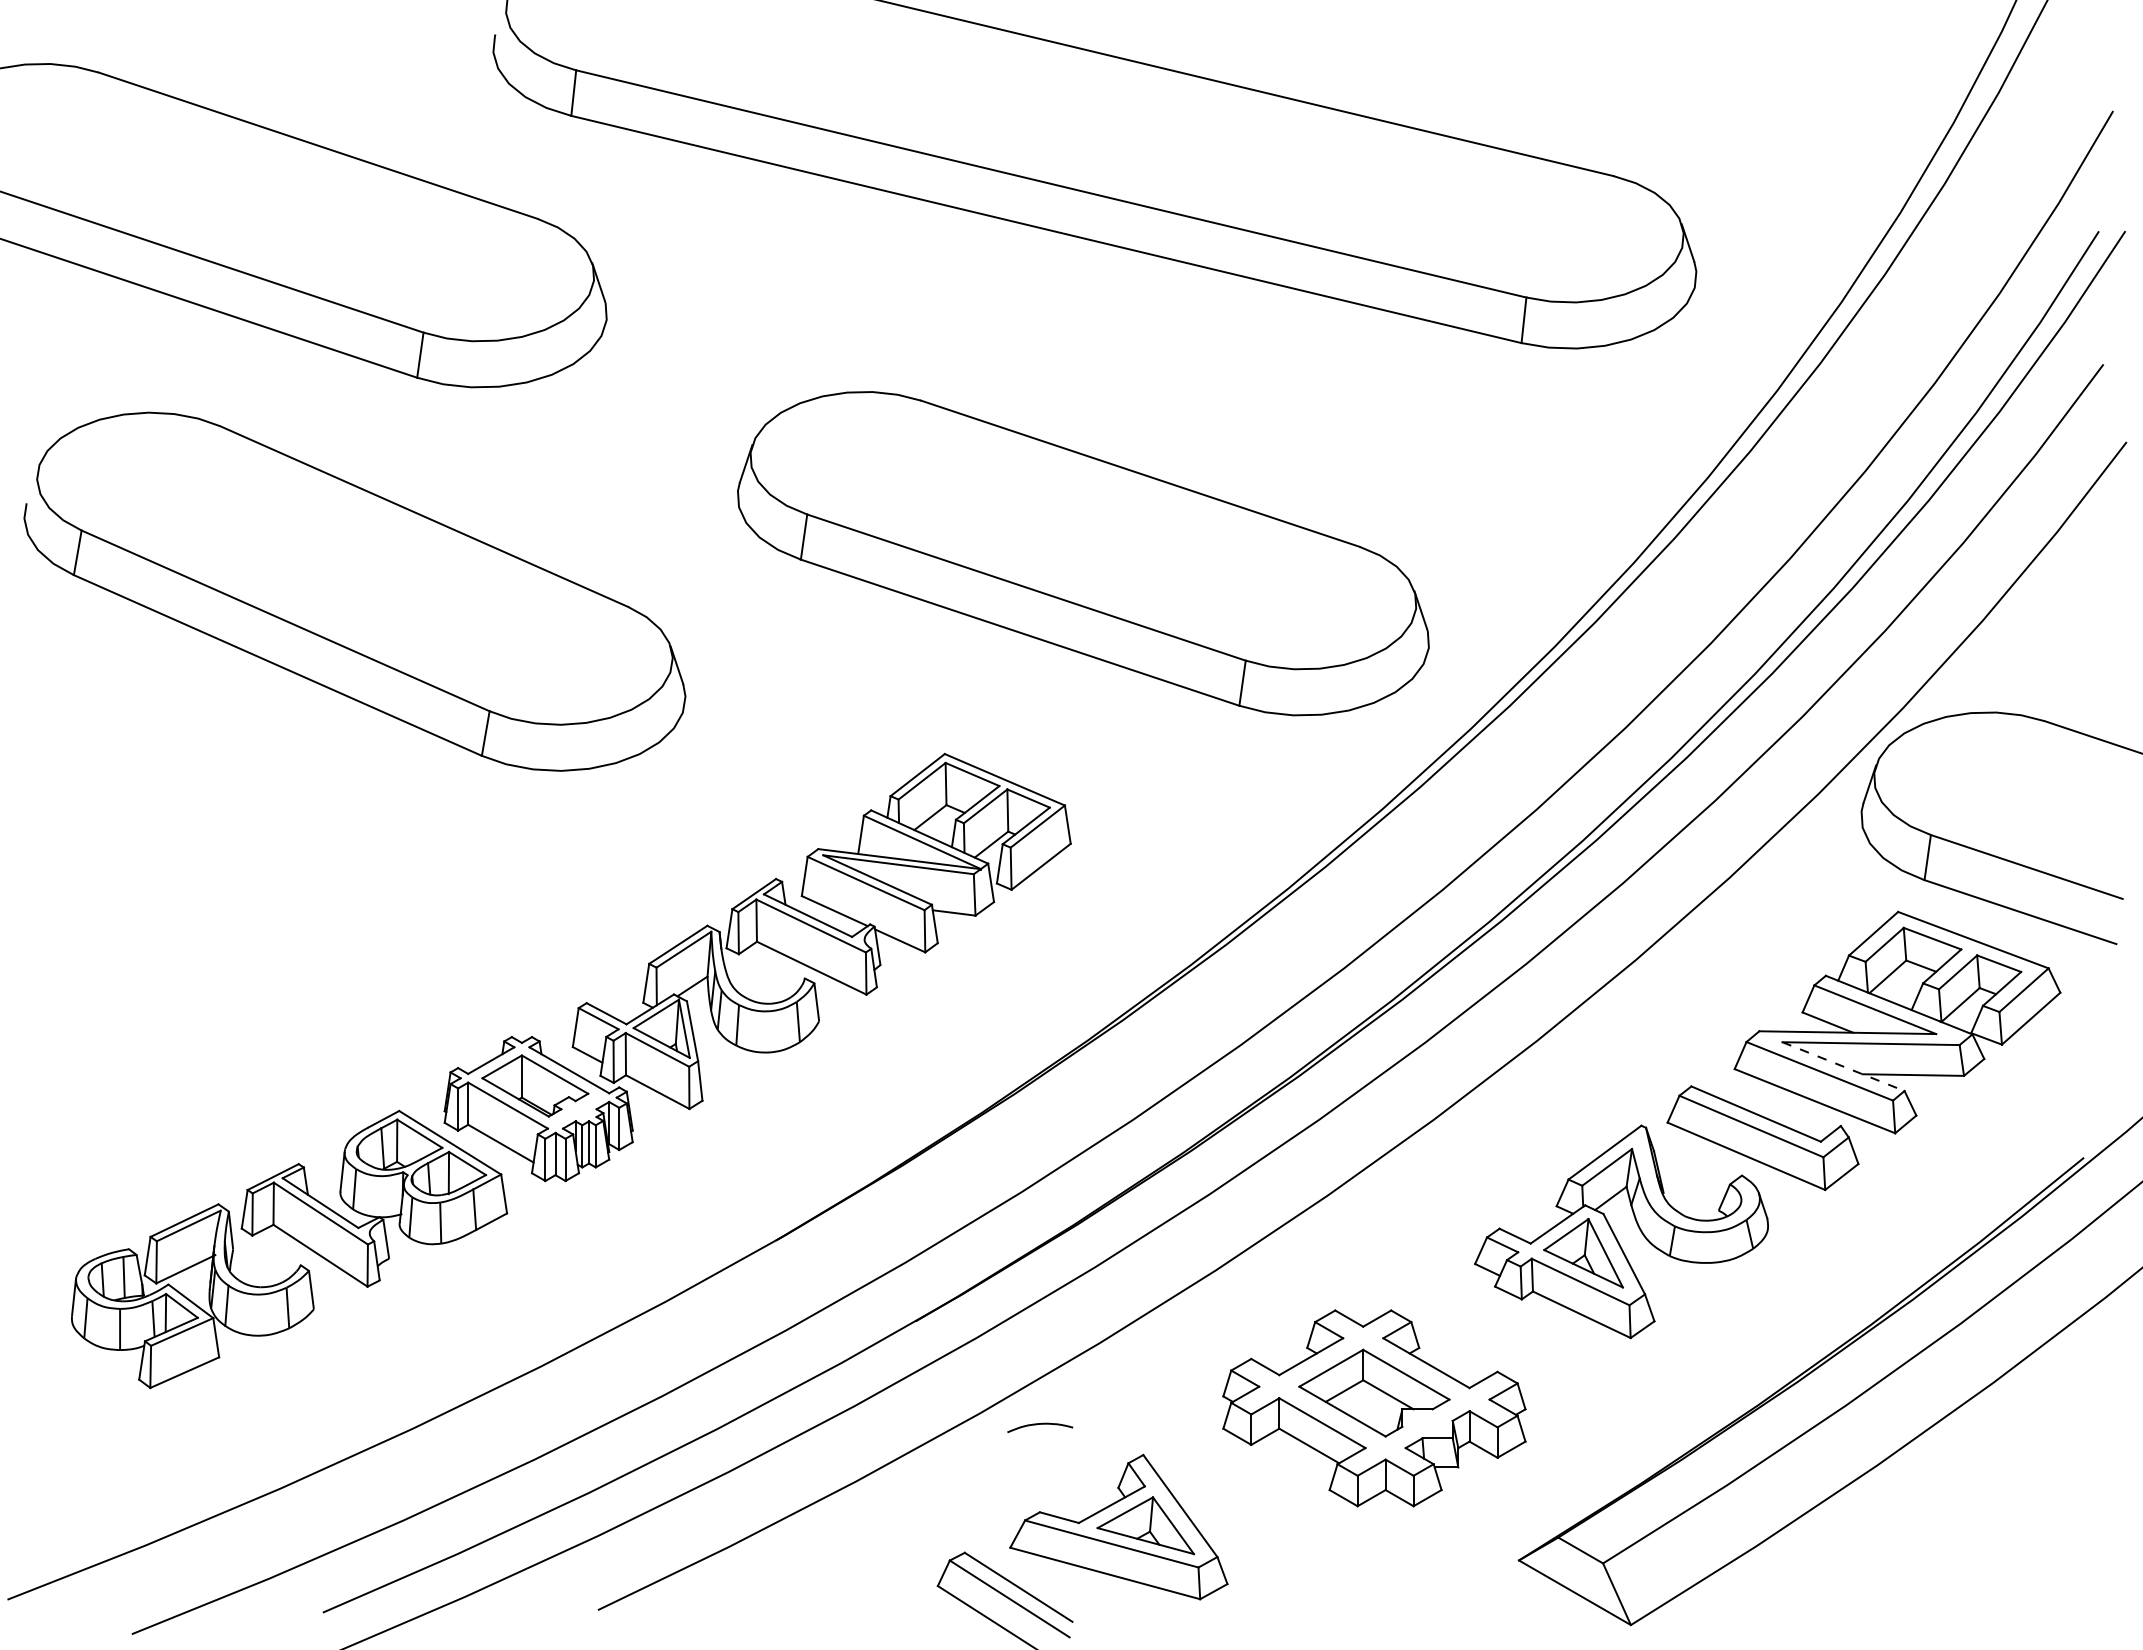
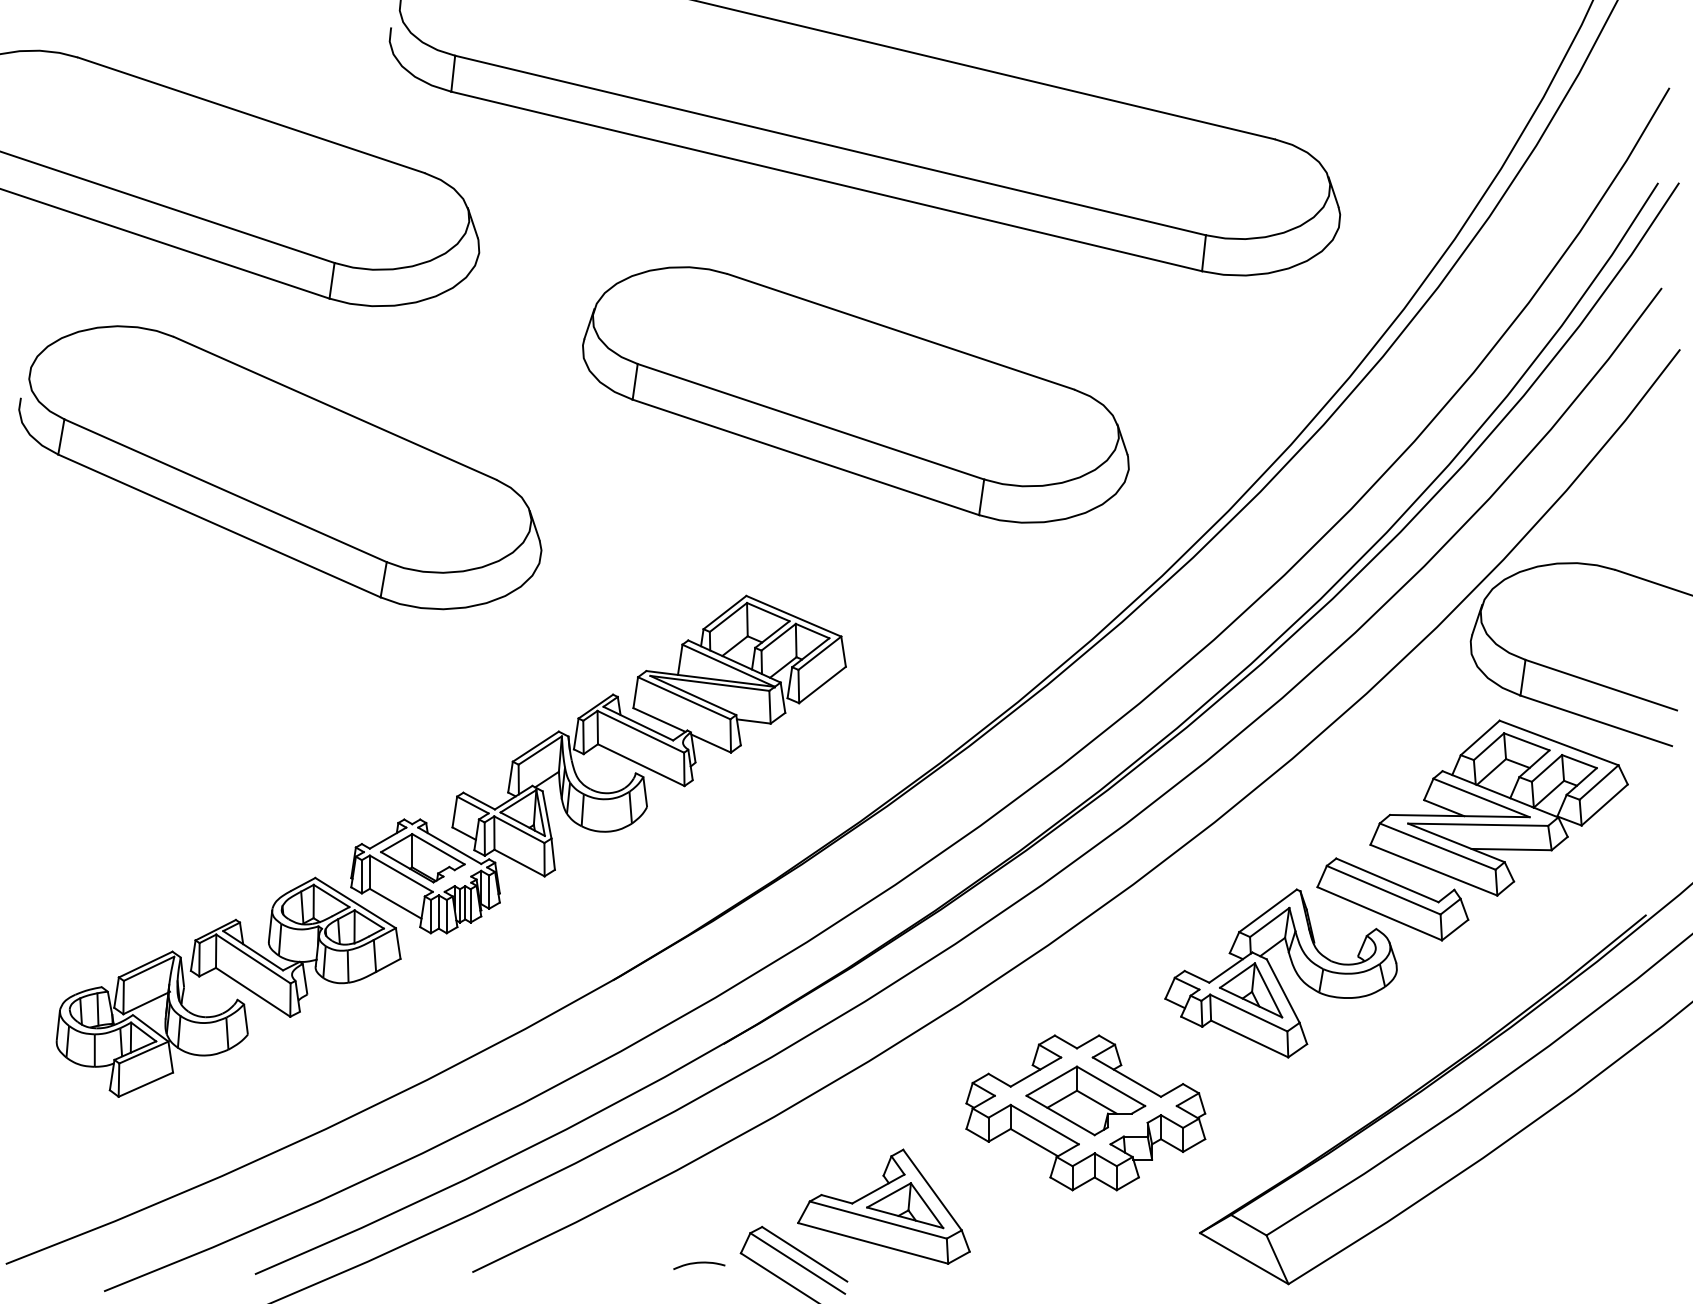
part: (1083, 553) -> (855, 394), moved
line: (1843, 1066) -> (1456, 842), dashed -> solid
curve: (1040, 1424) -> (699, 1263), moved

